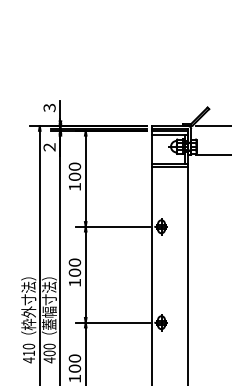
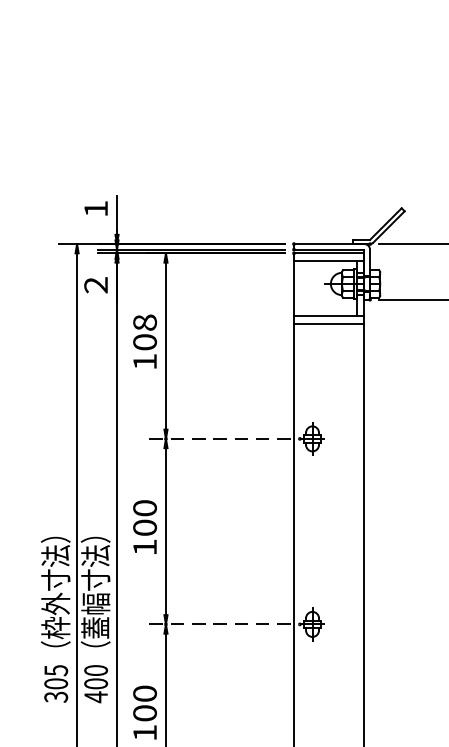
text: (49, 107) -> (95, 208), 3 -> 1
text: (74, 166) -> (144, 322), 100 -> 108
line: (112, 226) -> (217, 438), solid -> dashed
line: (112, 322) -> (217, 624), solid -> dashed
text: (28, 353) -> (55, 683), 410 -> 305

